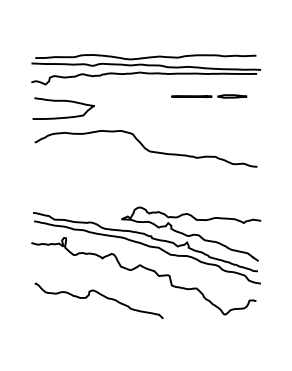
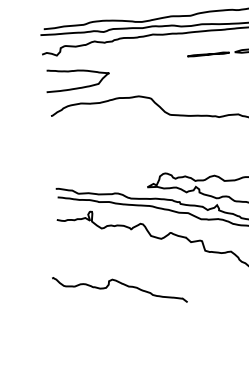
curve: (100, 295) -> (120, 284), moved

